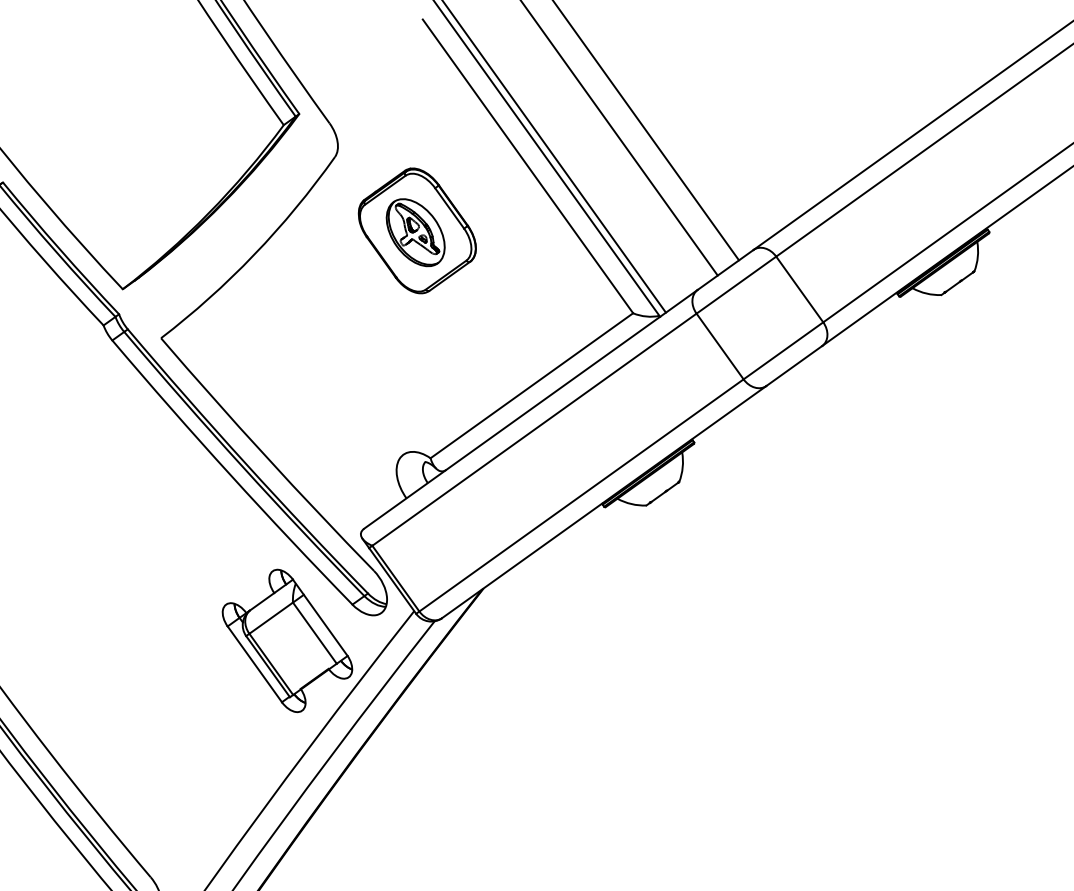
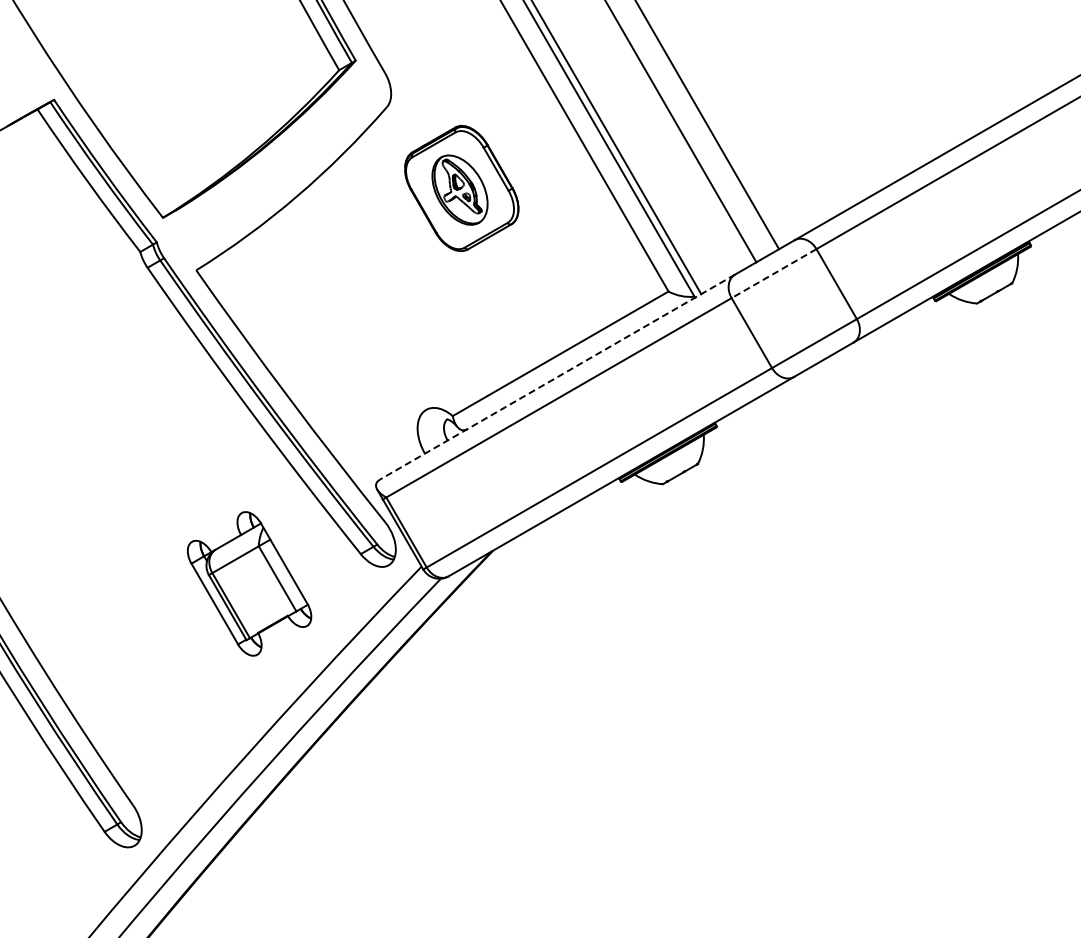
line: (736, 284) -> (774, 273), solid -> dashed
line: (531, 409) -> (557, 377), solid -> dashed
part: (287, 640) -> (249, 583), moved

